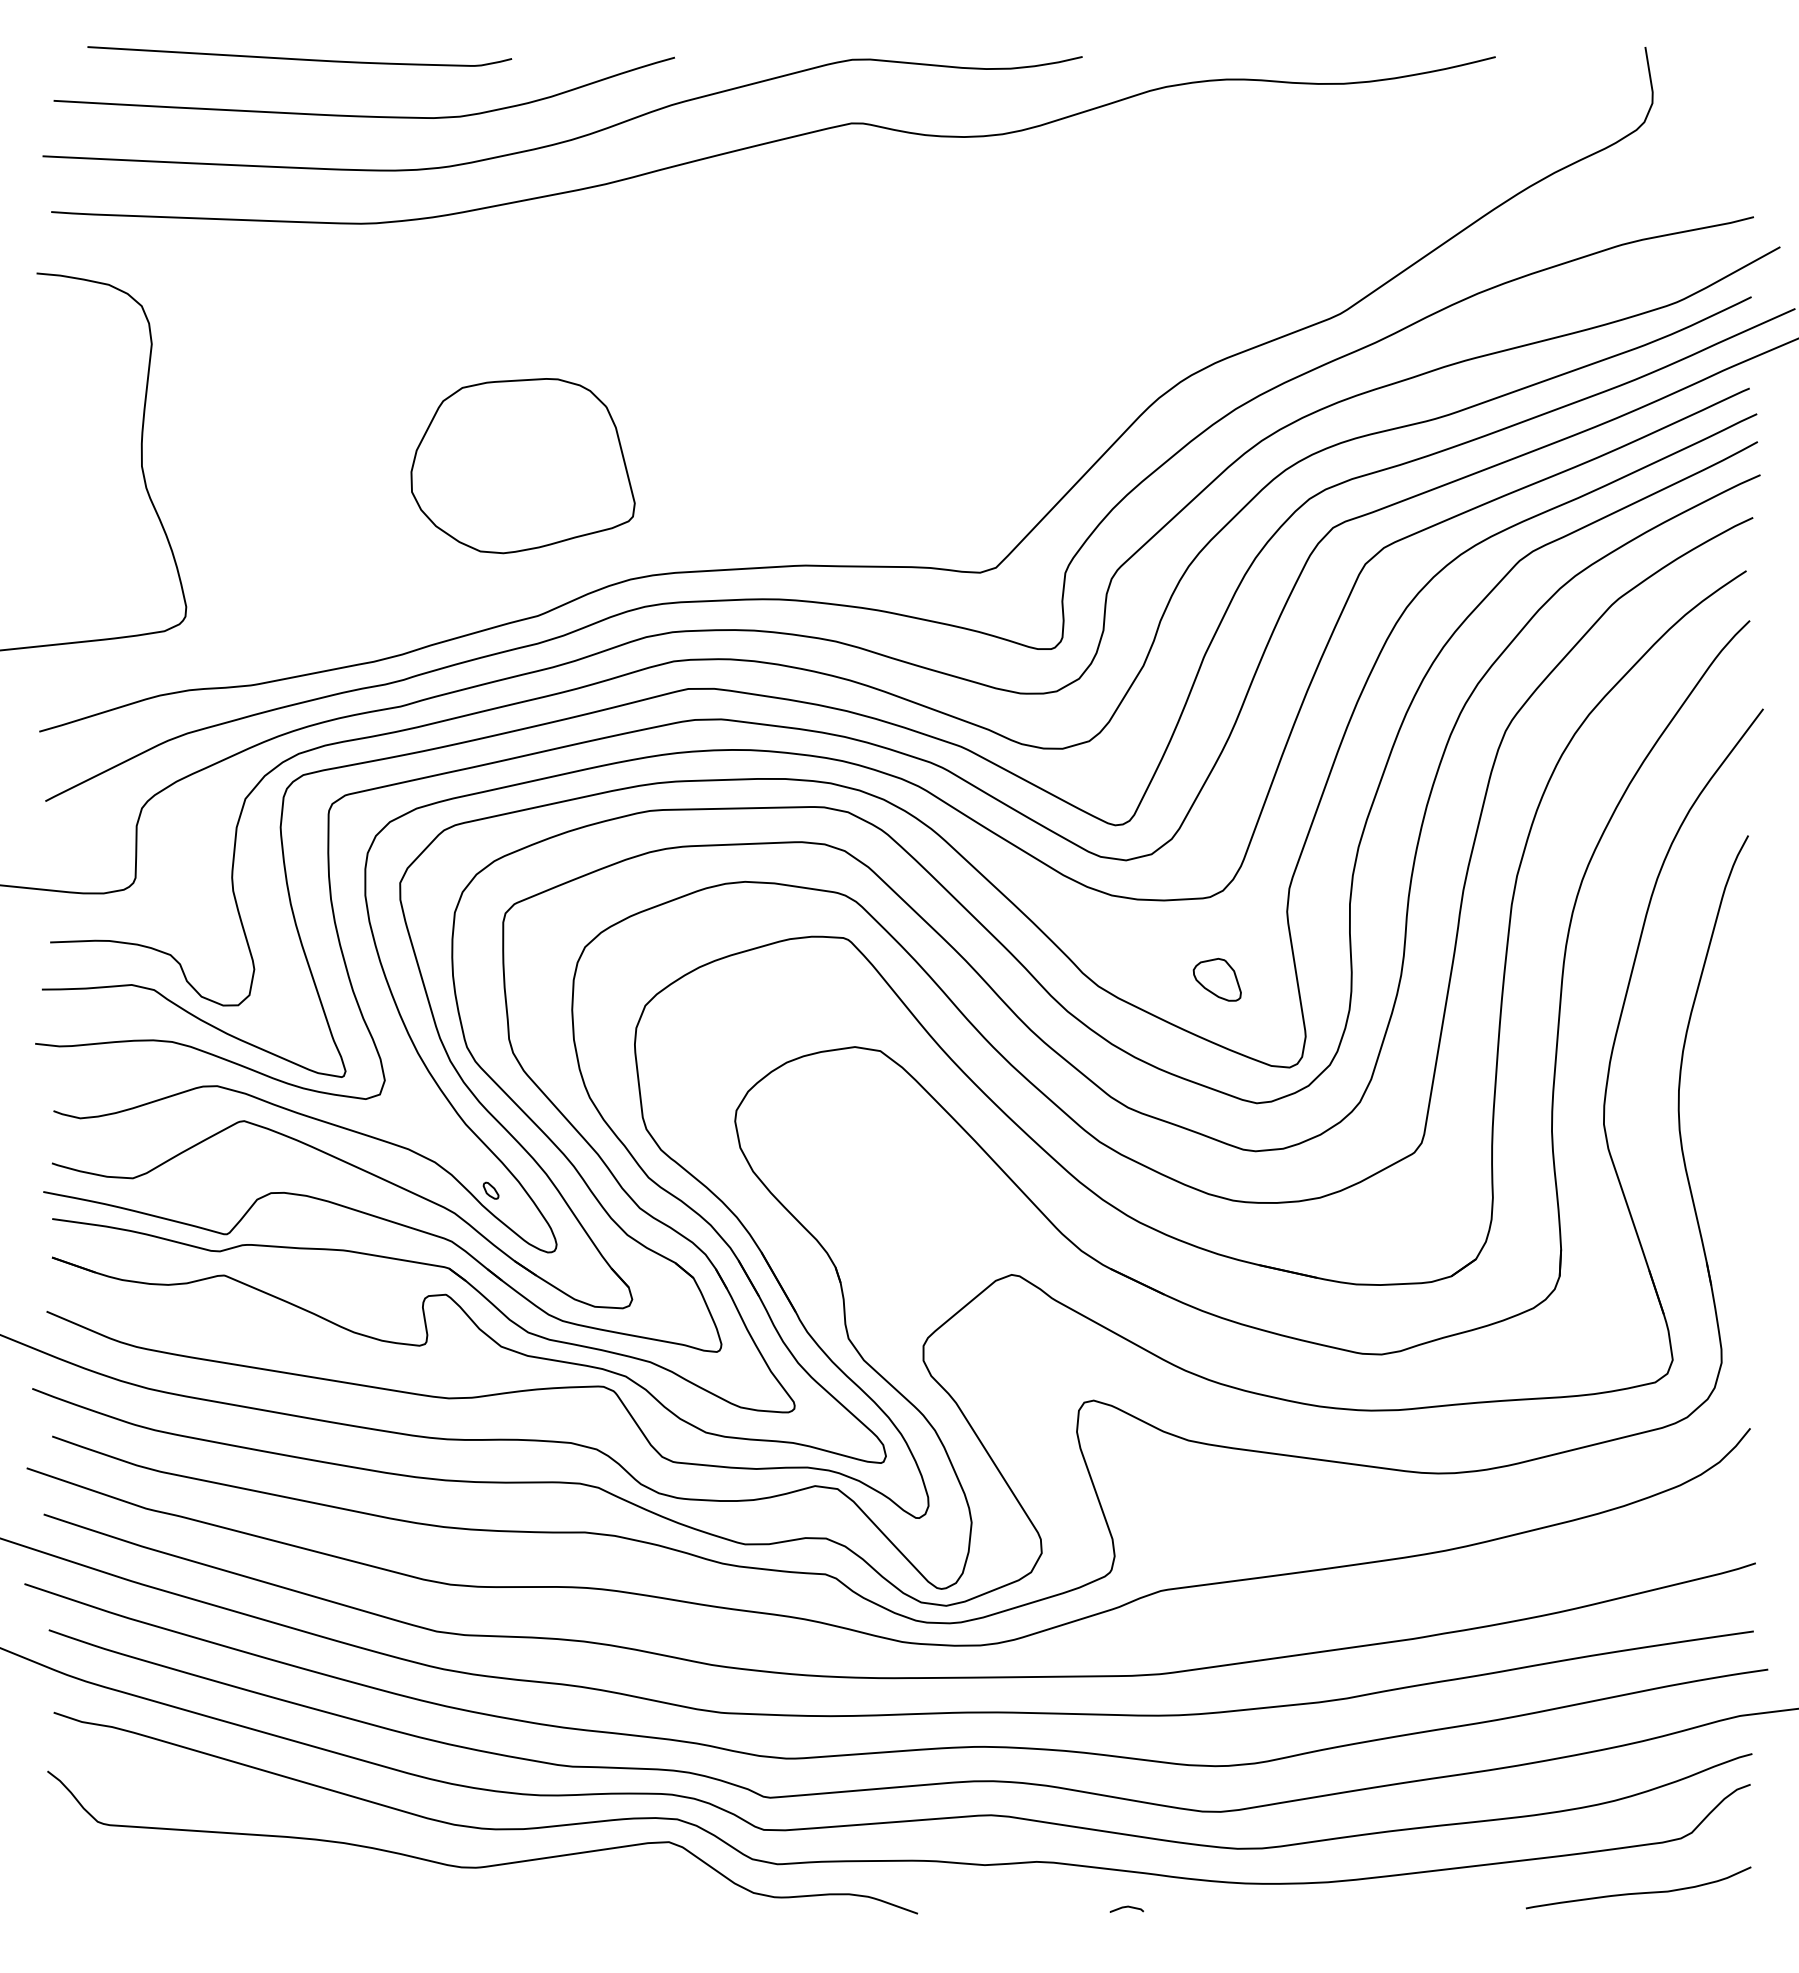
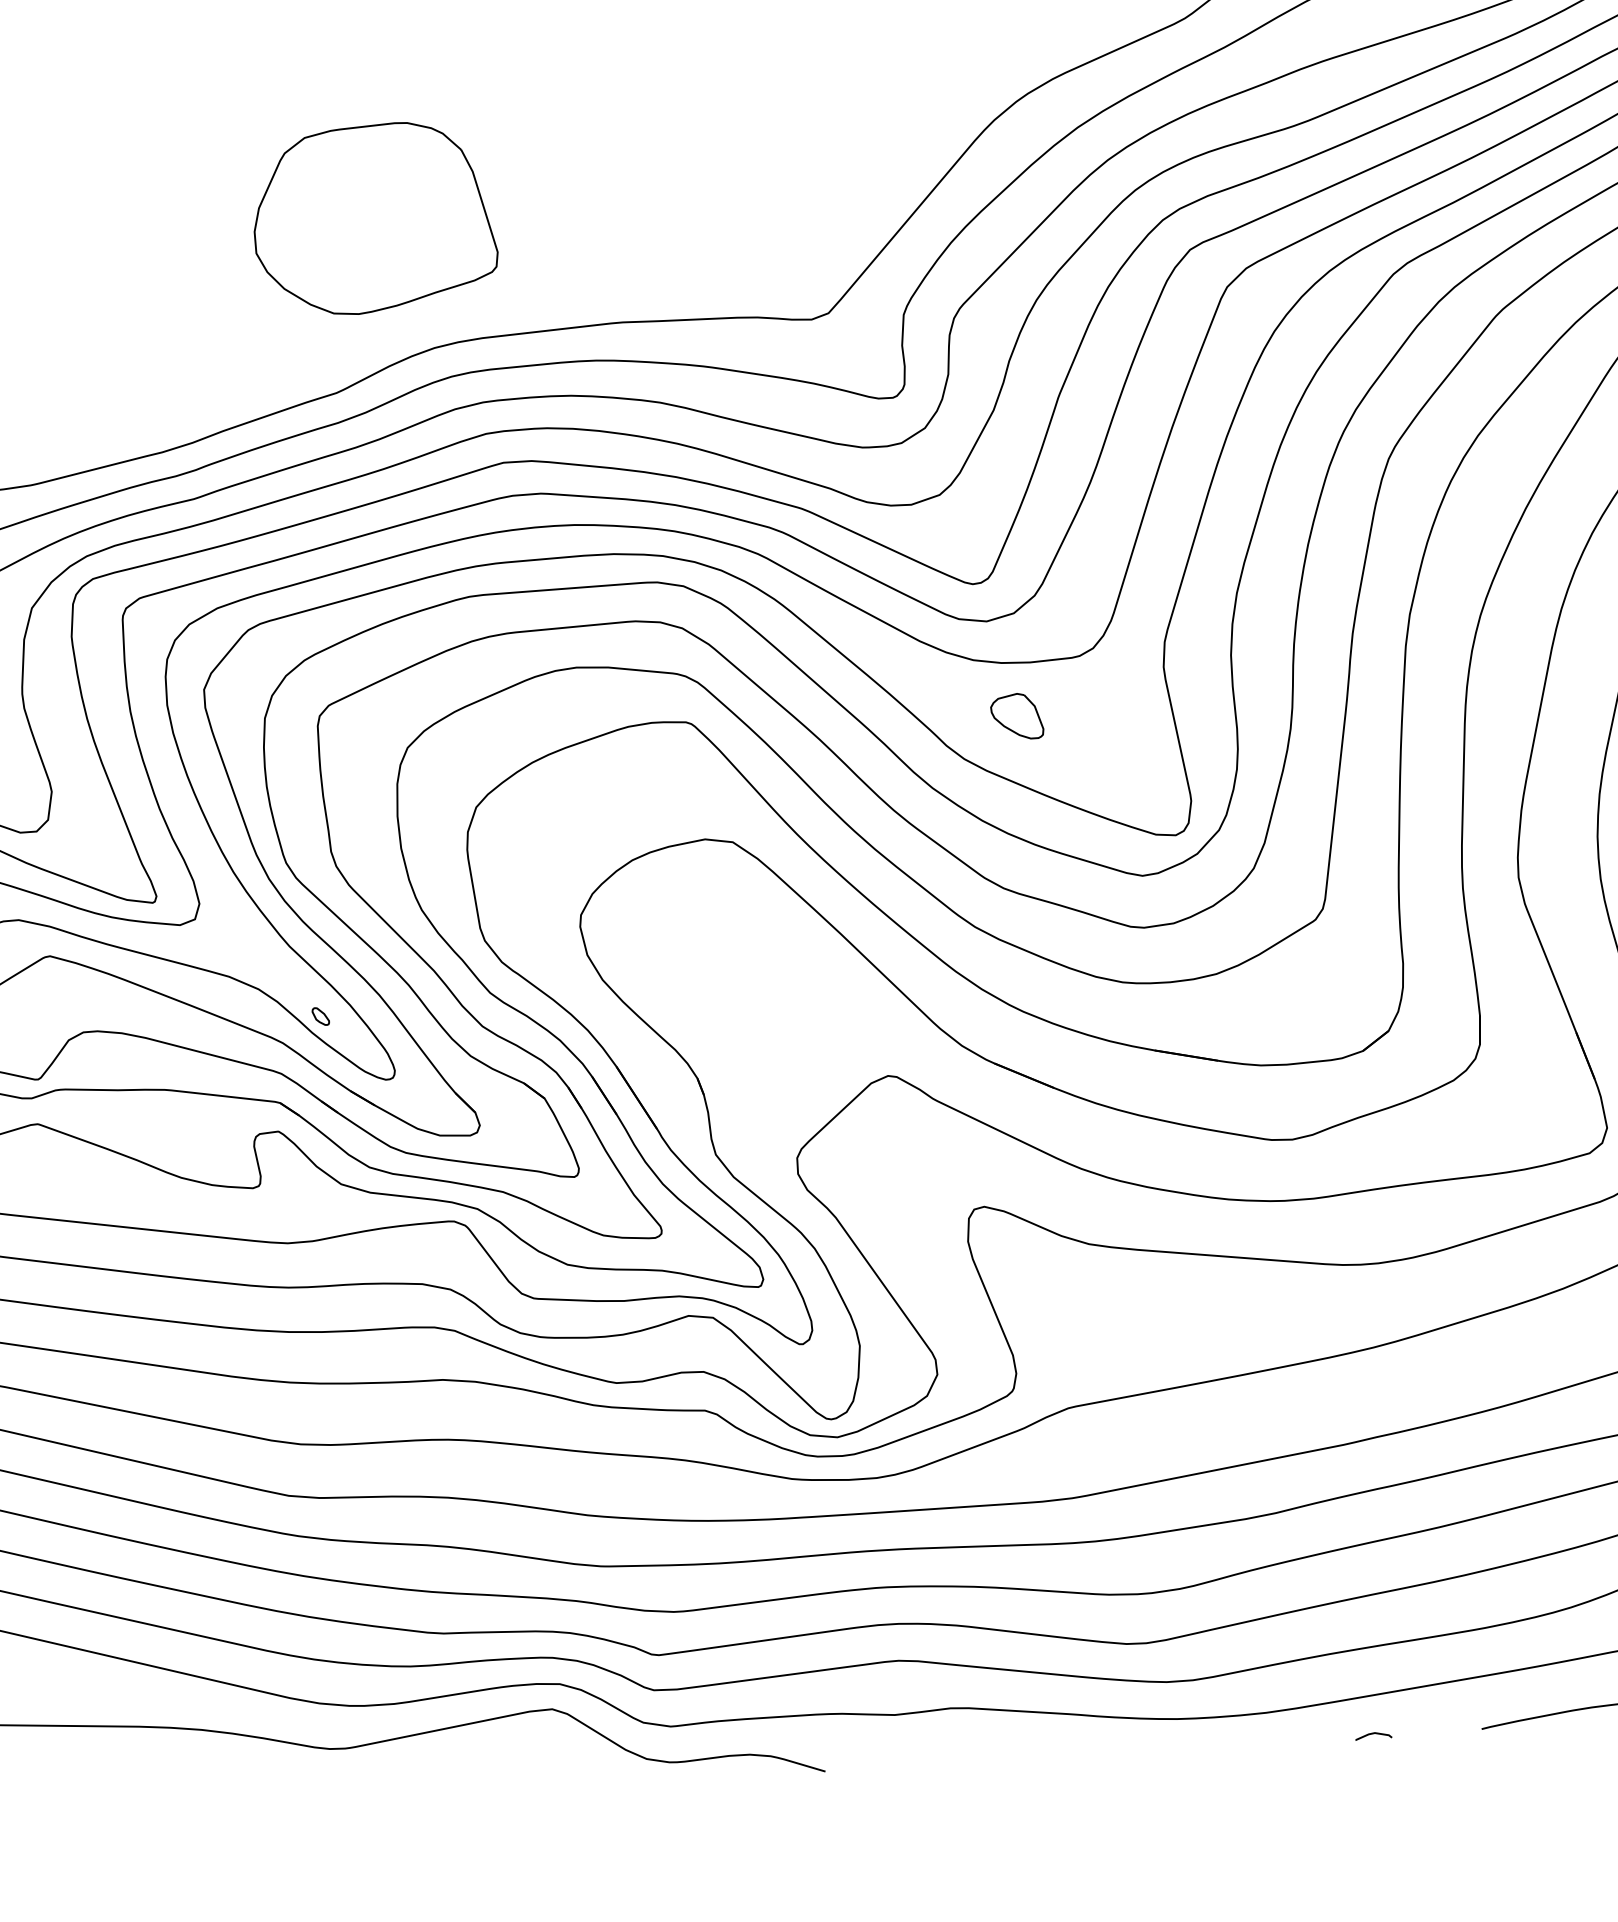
part: (522, 466) -> (374, 219), moved
part: (1216, 979) -> (1016, 716), moved
curve: (1126, 1907) -> (1373, 1734), moved

